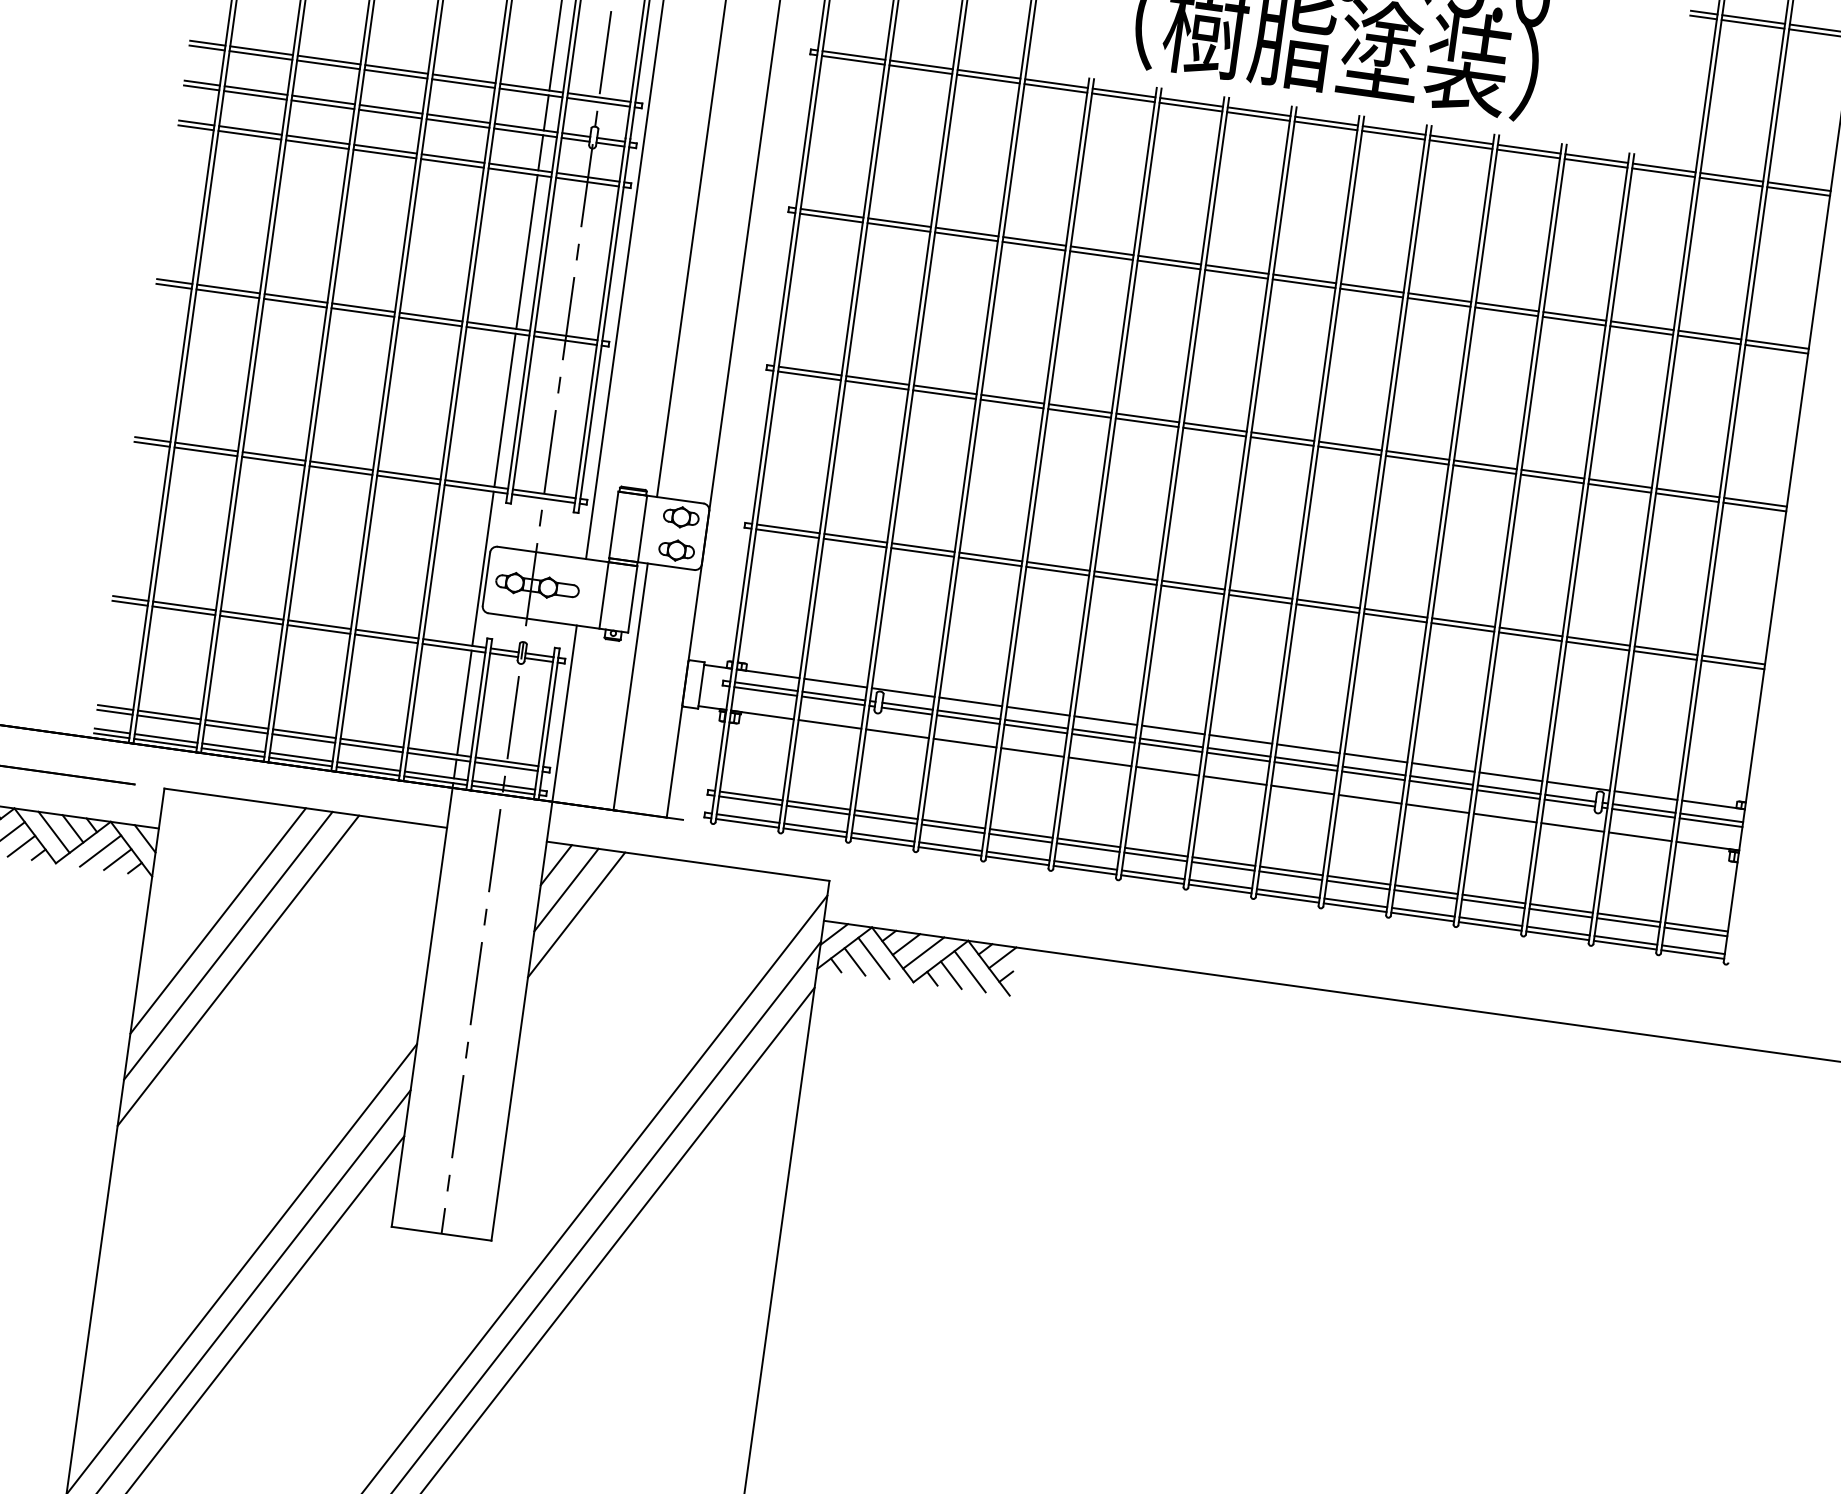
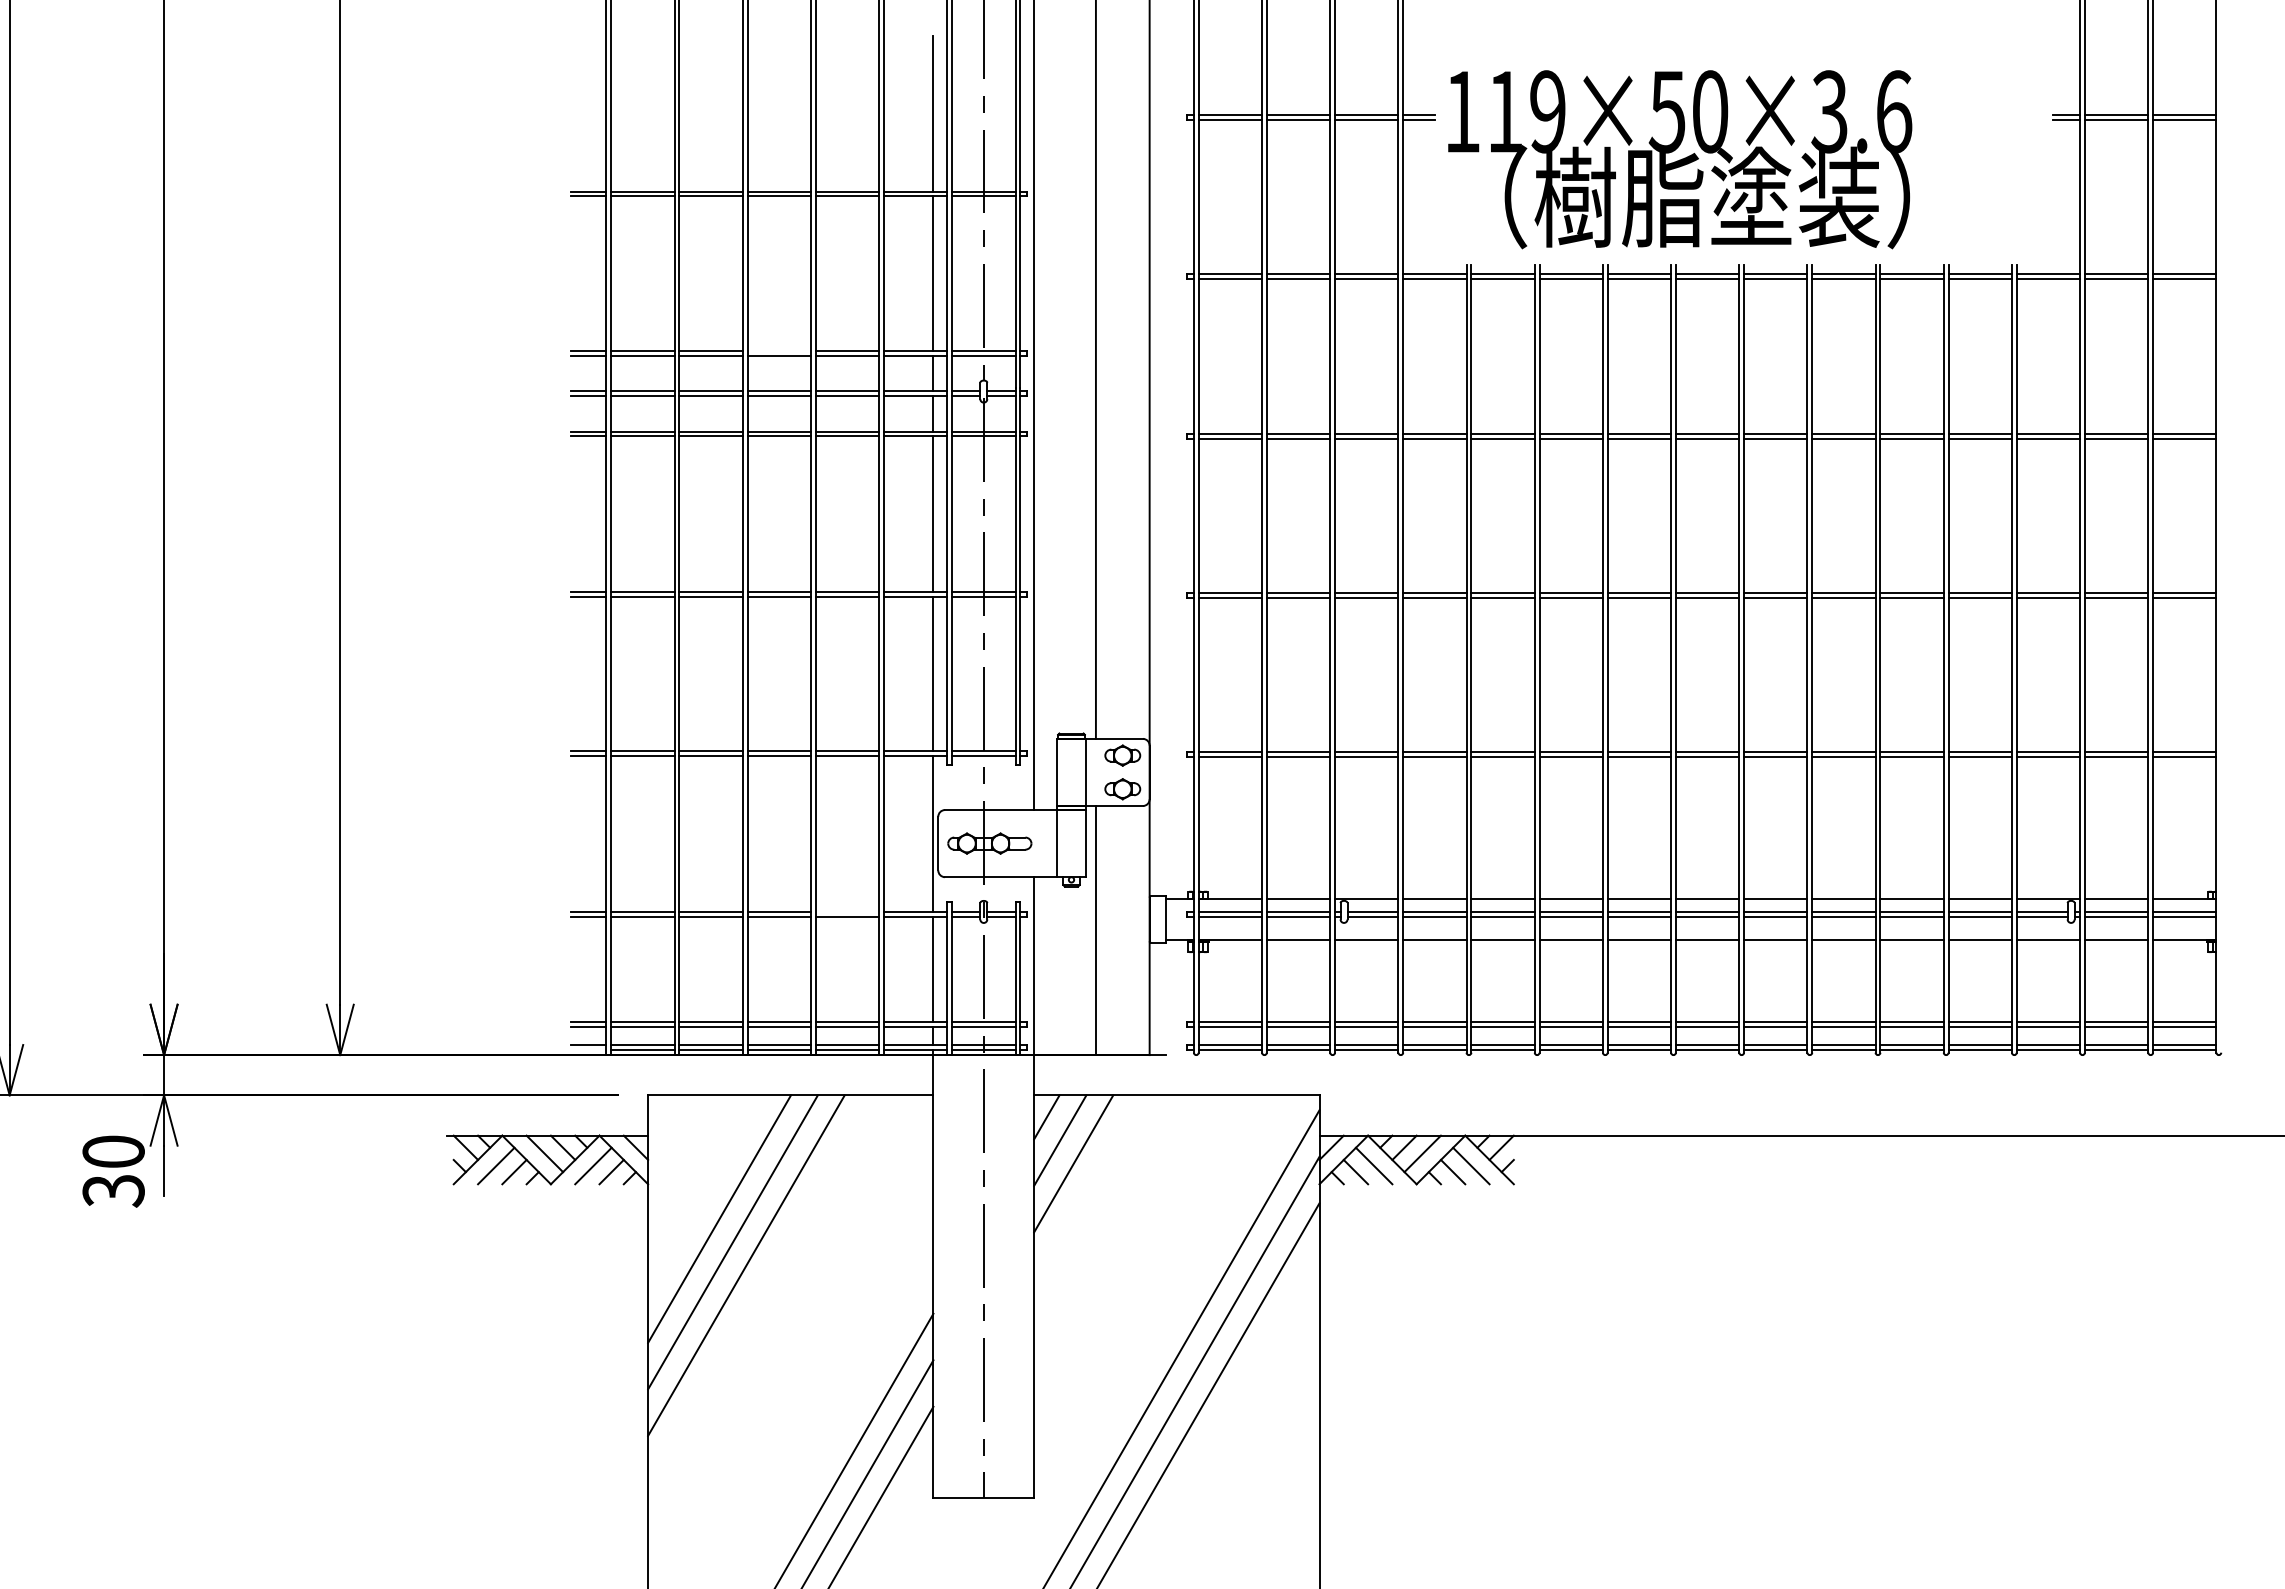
line: (395, 69) -> (778, 351), removed
line: (387, 633) -> (847, 911), removed
line: (111, 735) -> (588, 1050), removed

